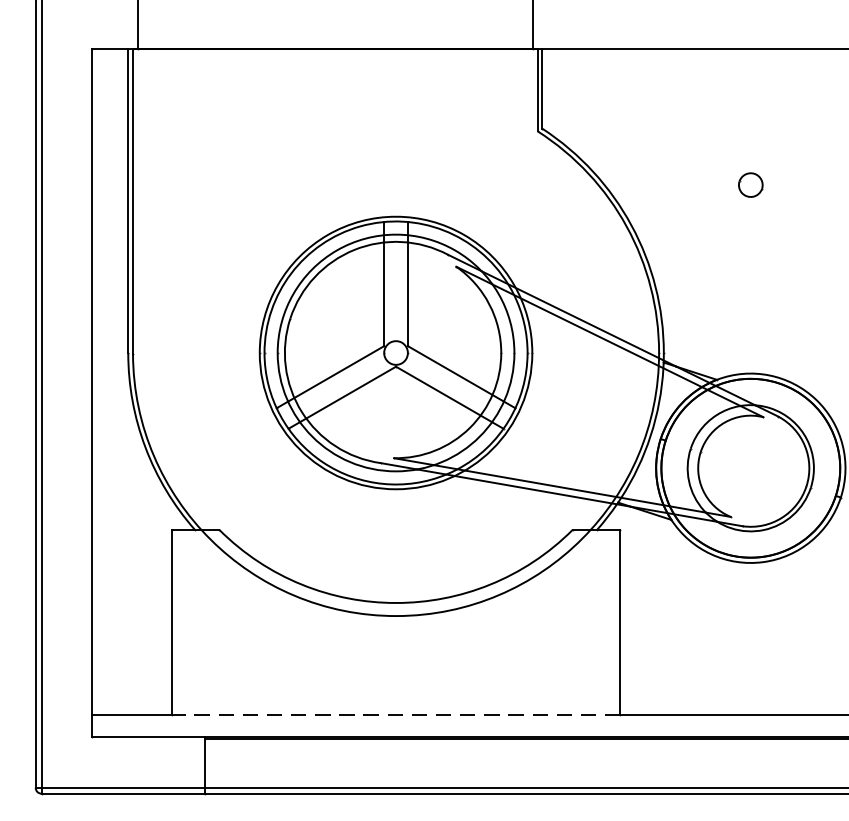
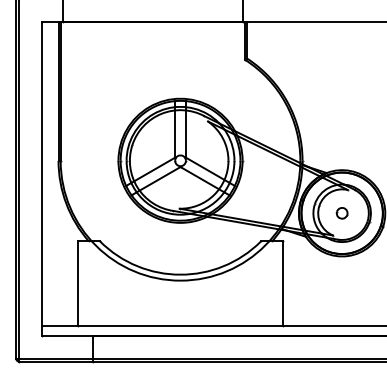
part: (749, 185) -> (341, 213), moved
line: (395, 714) -> (180, 325), dashed -> solid

